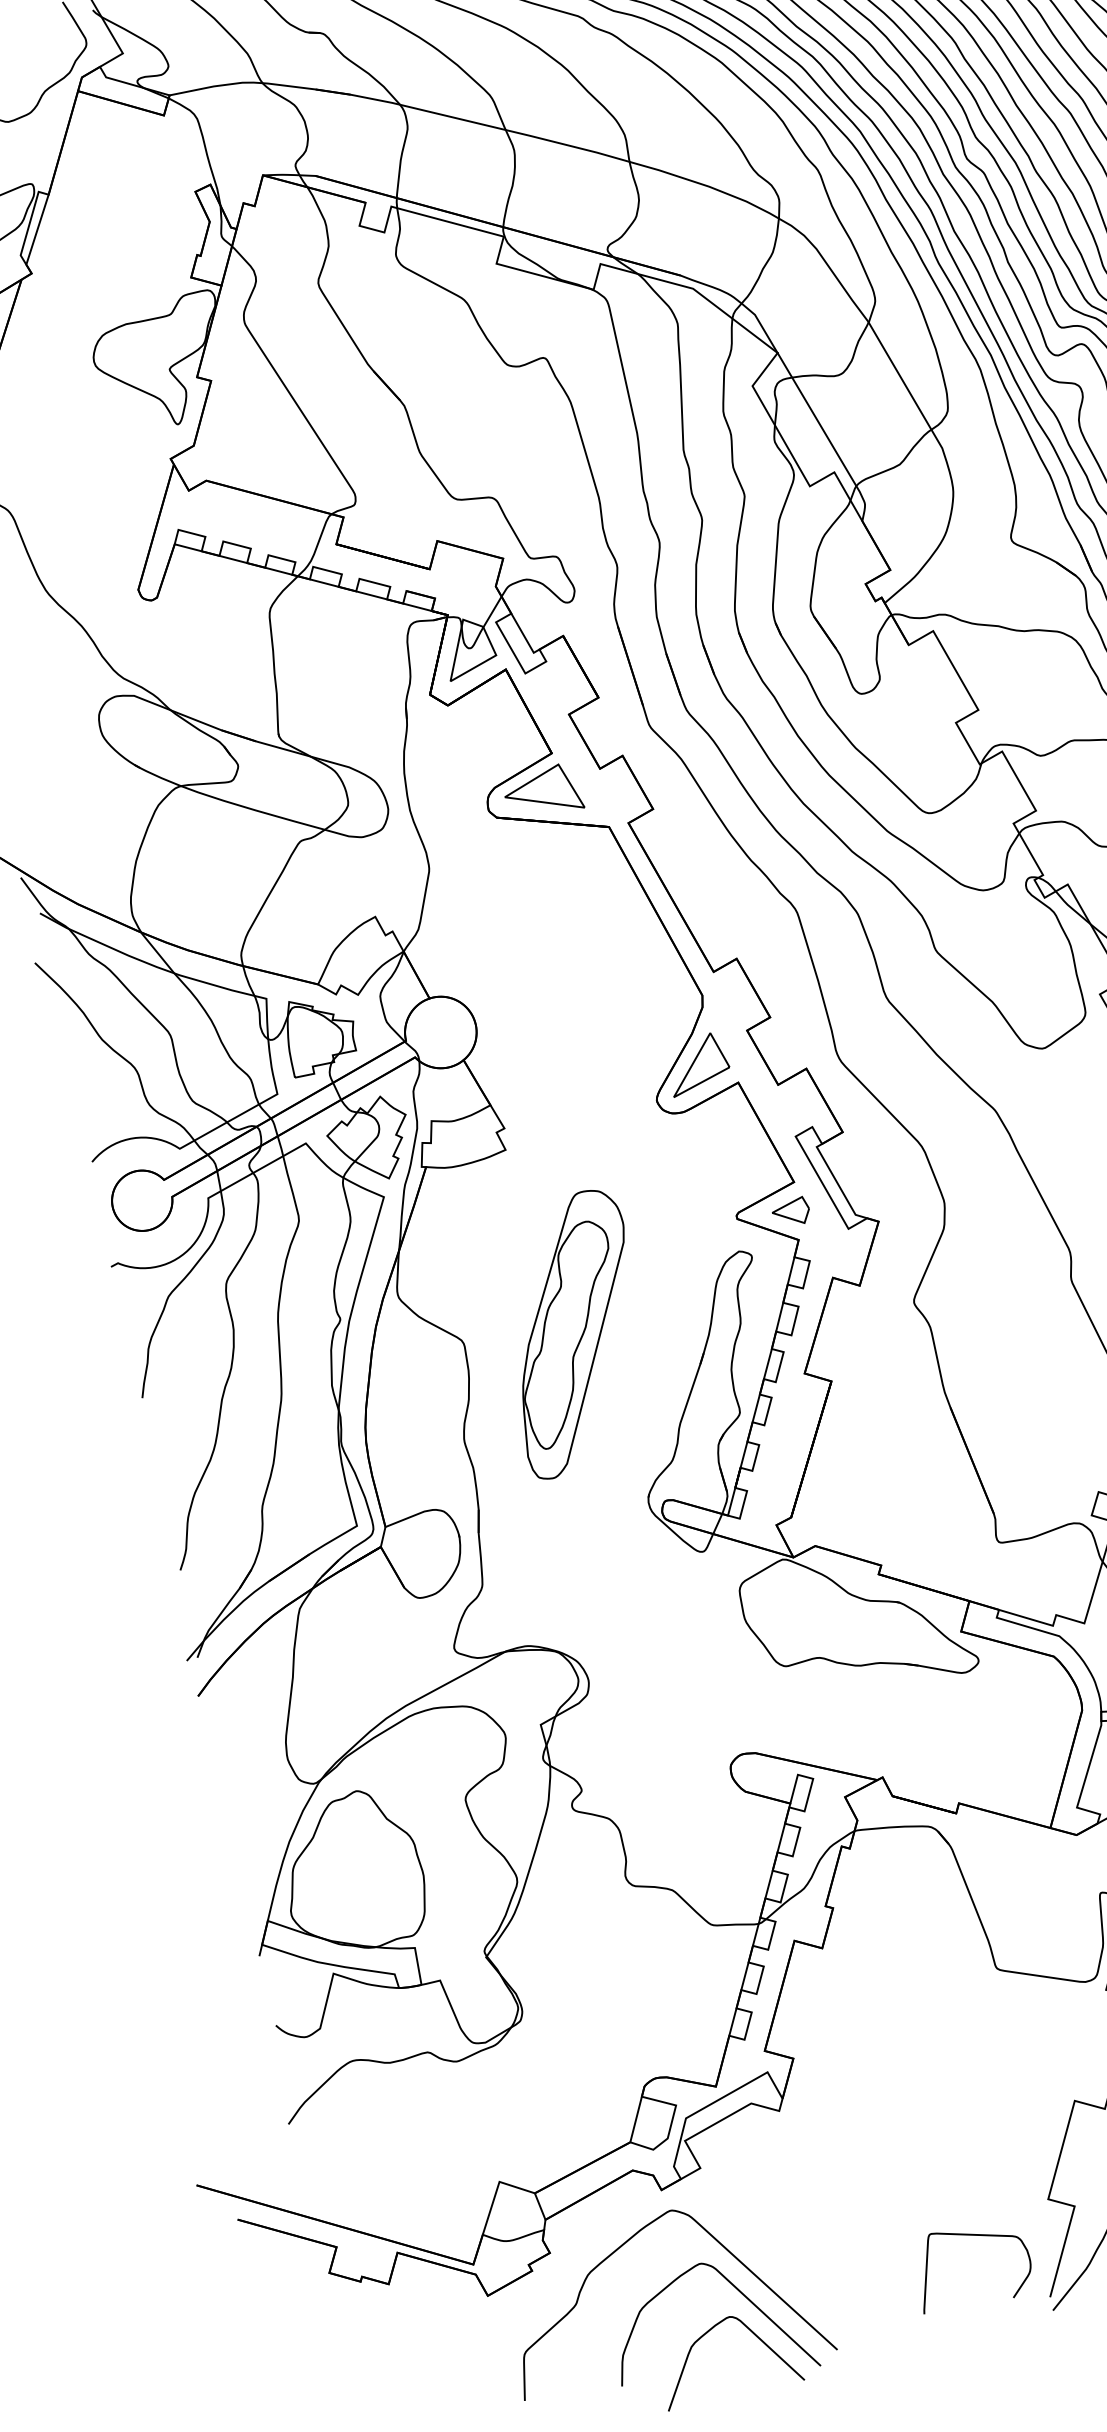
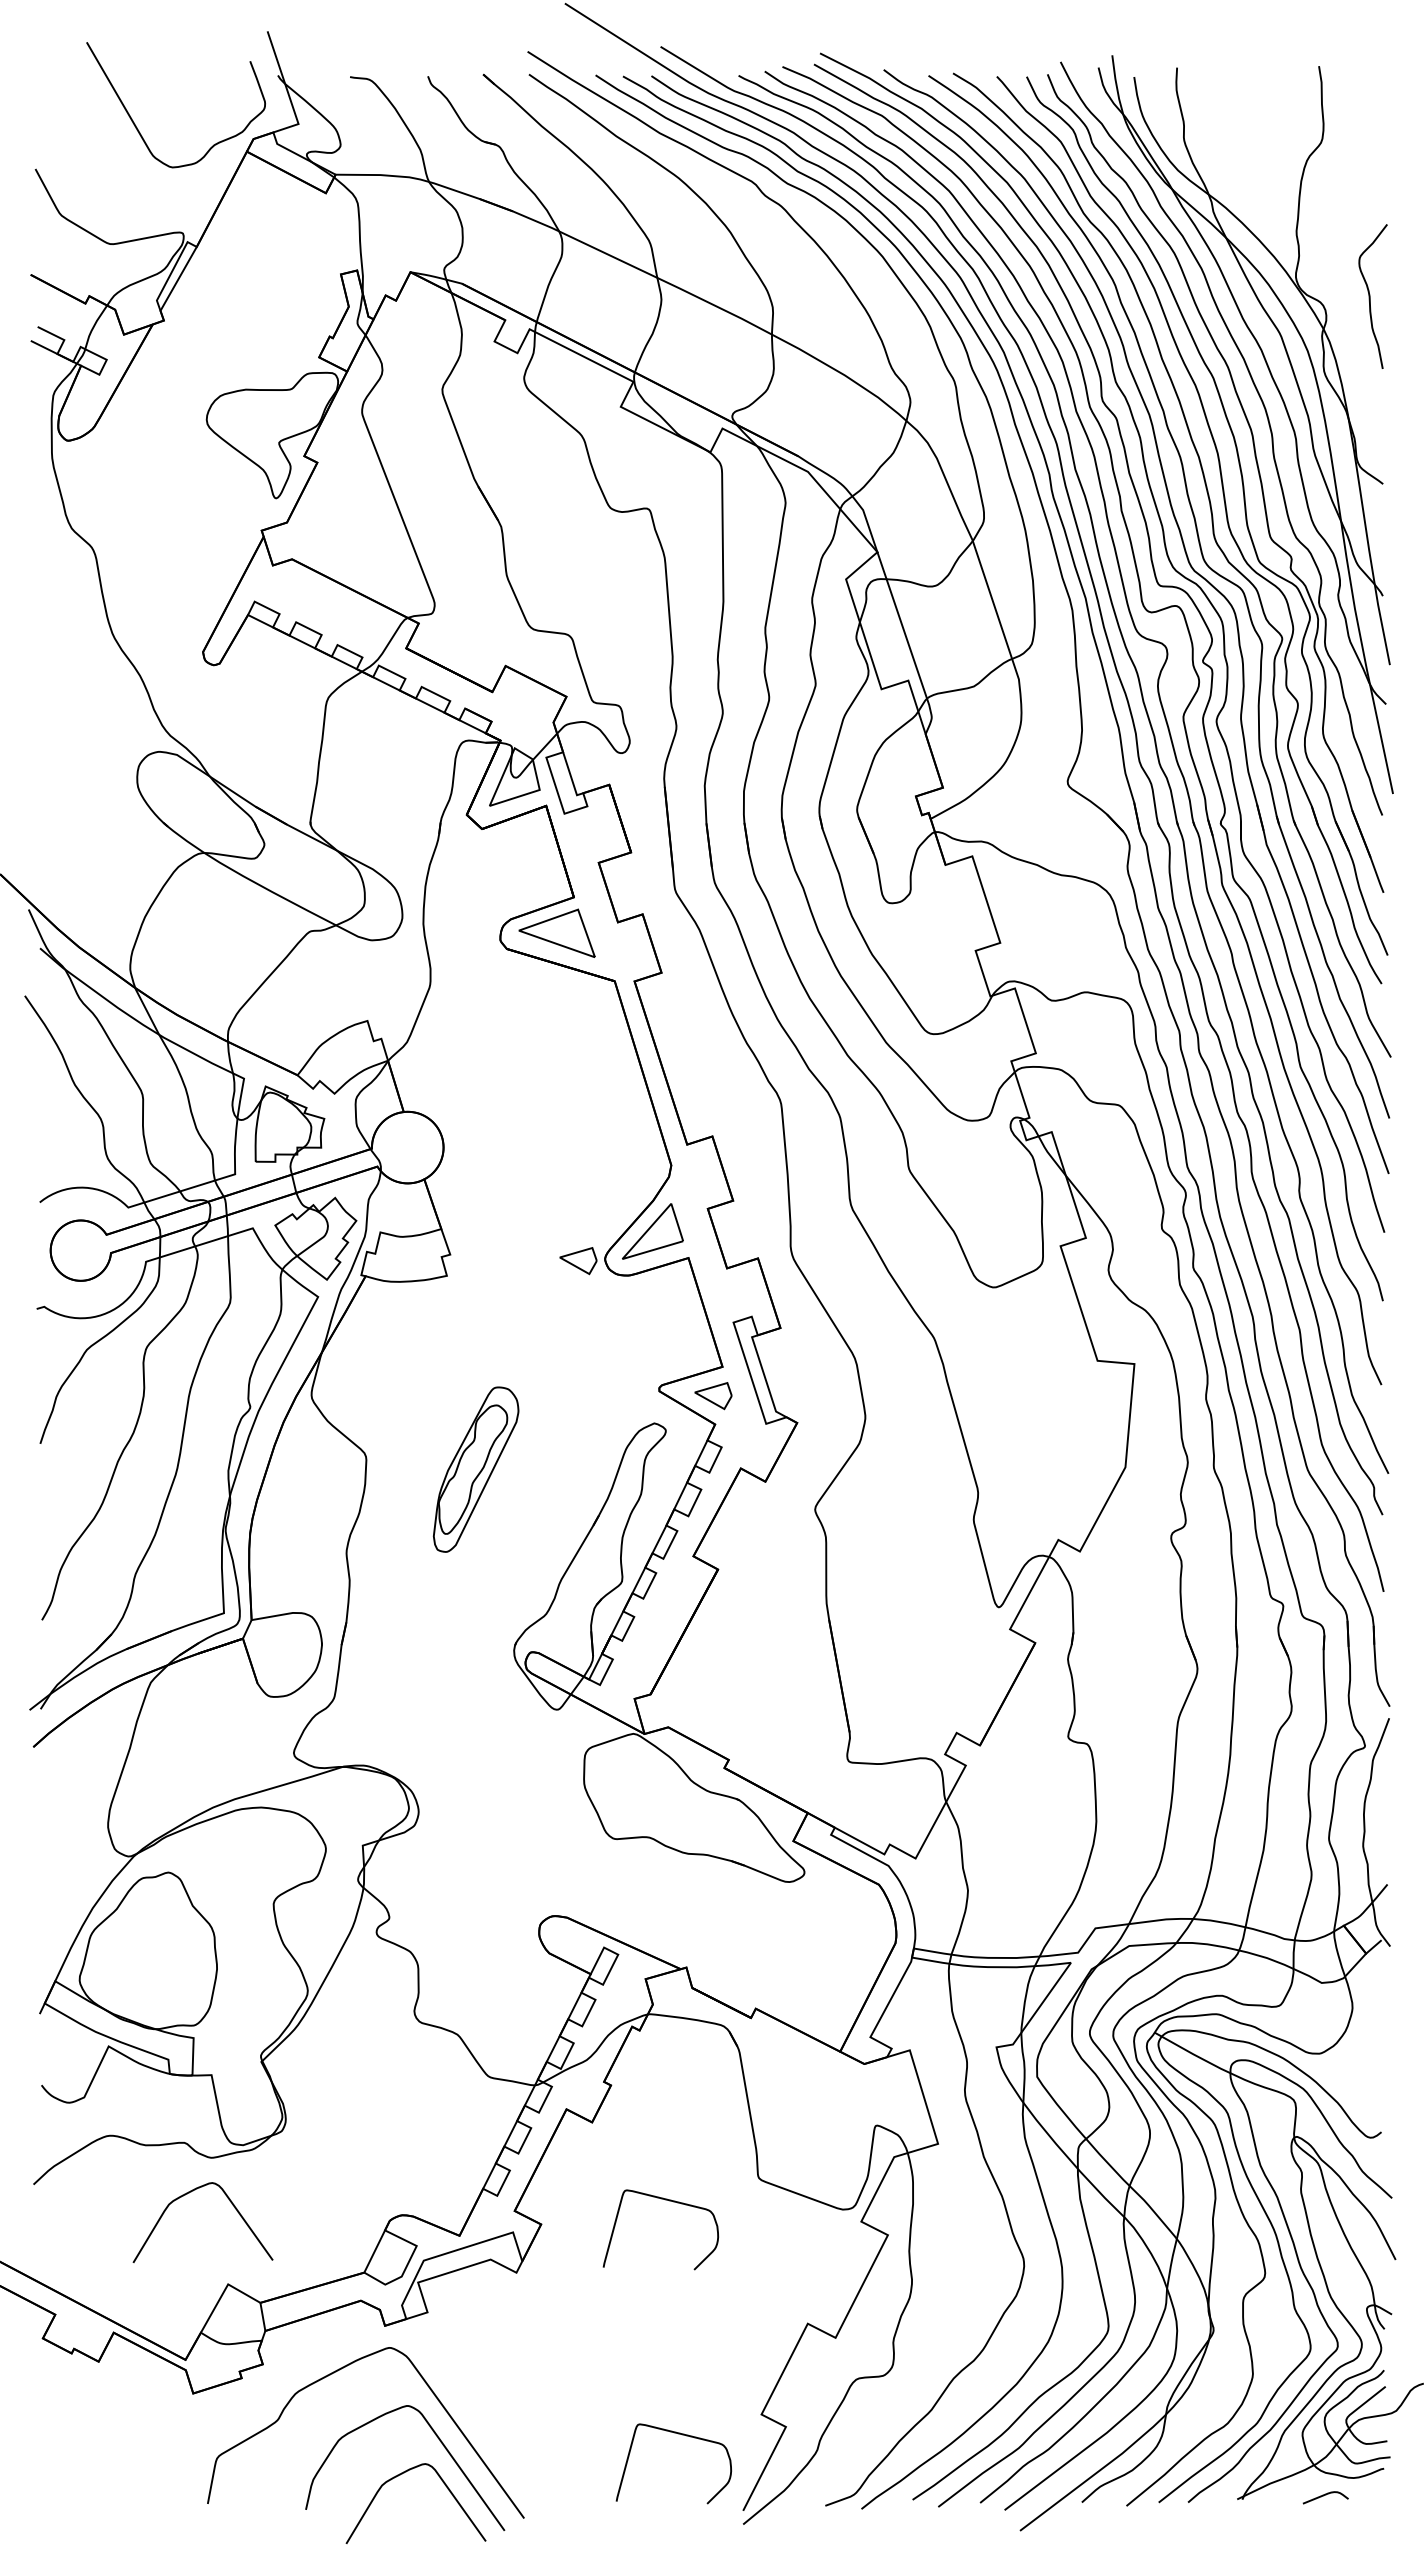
part: (631, 1108) -> (578, 1261), added
part: (573, 1333) -> (475, 1469), size x0.6
curve: (914, 2009) -> (669, 2201), added
curve: (441, 2102) -> (187, 2194), added

